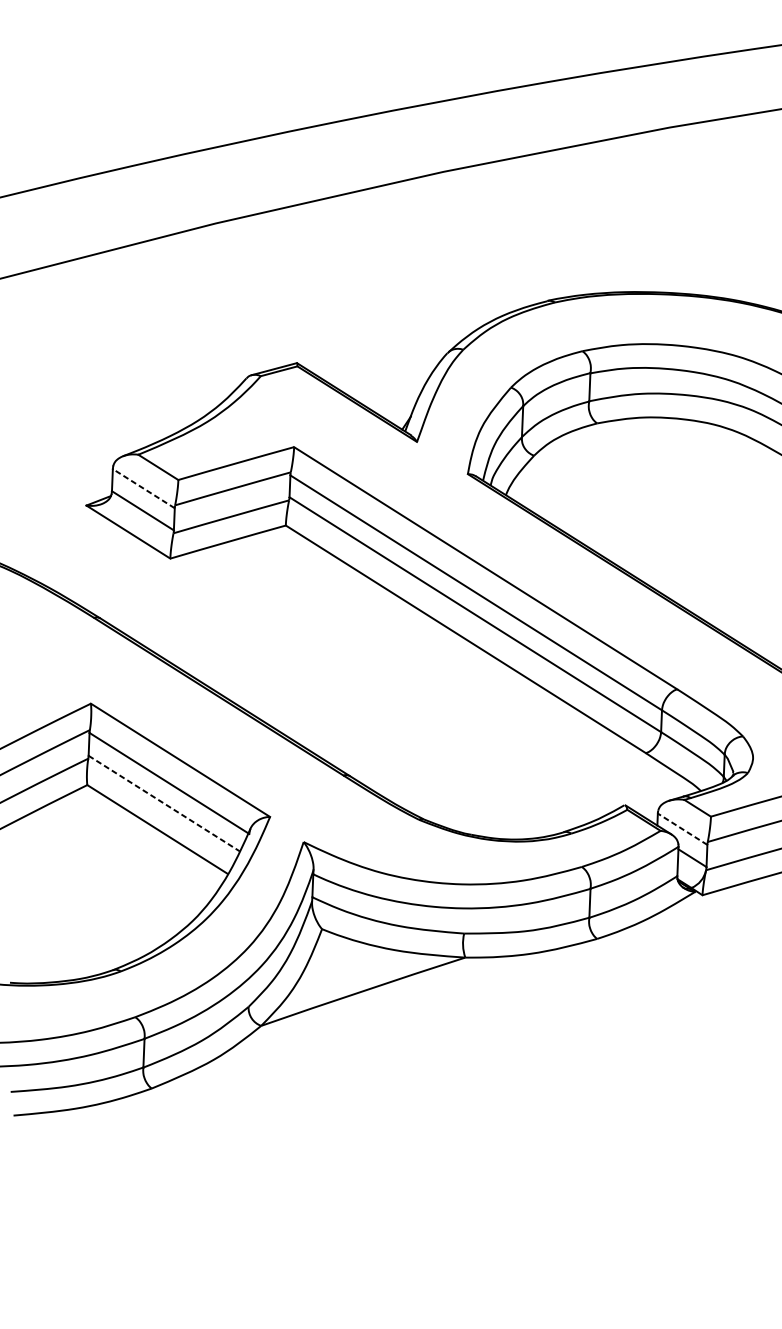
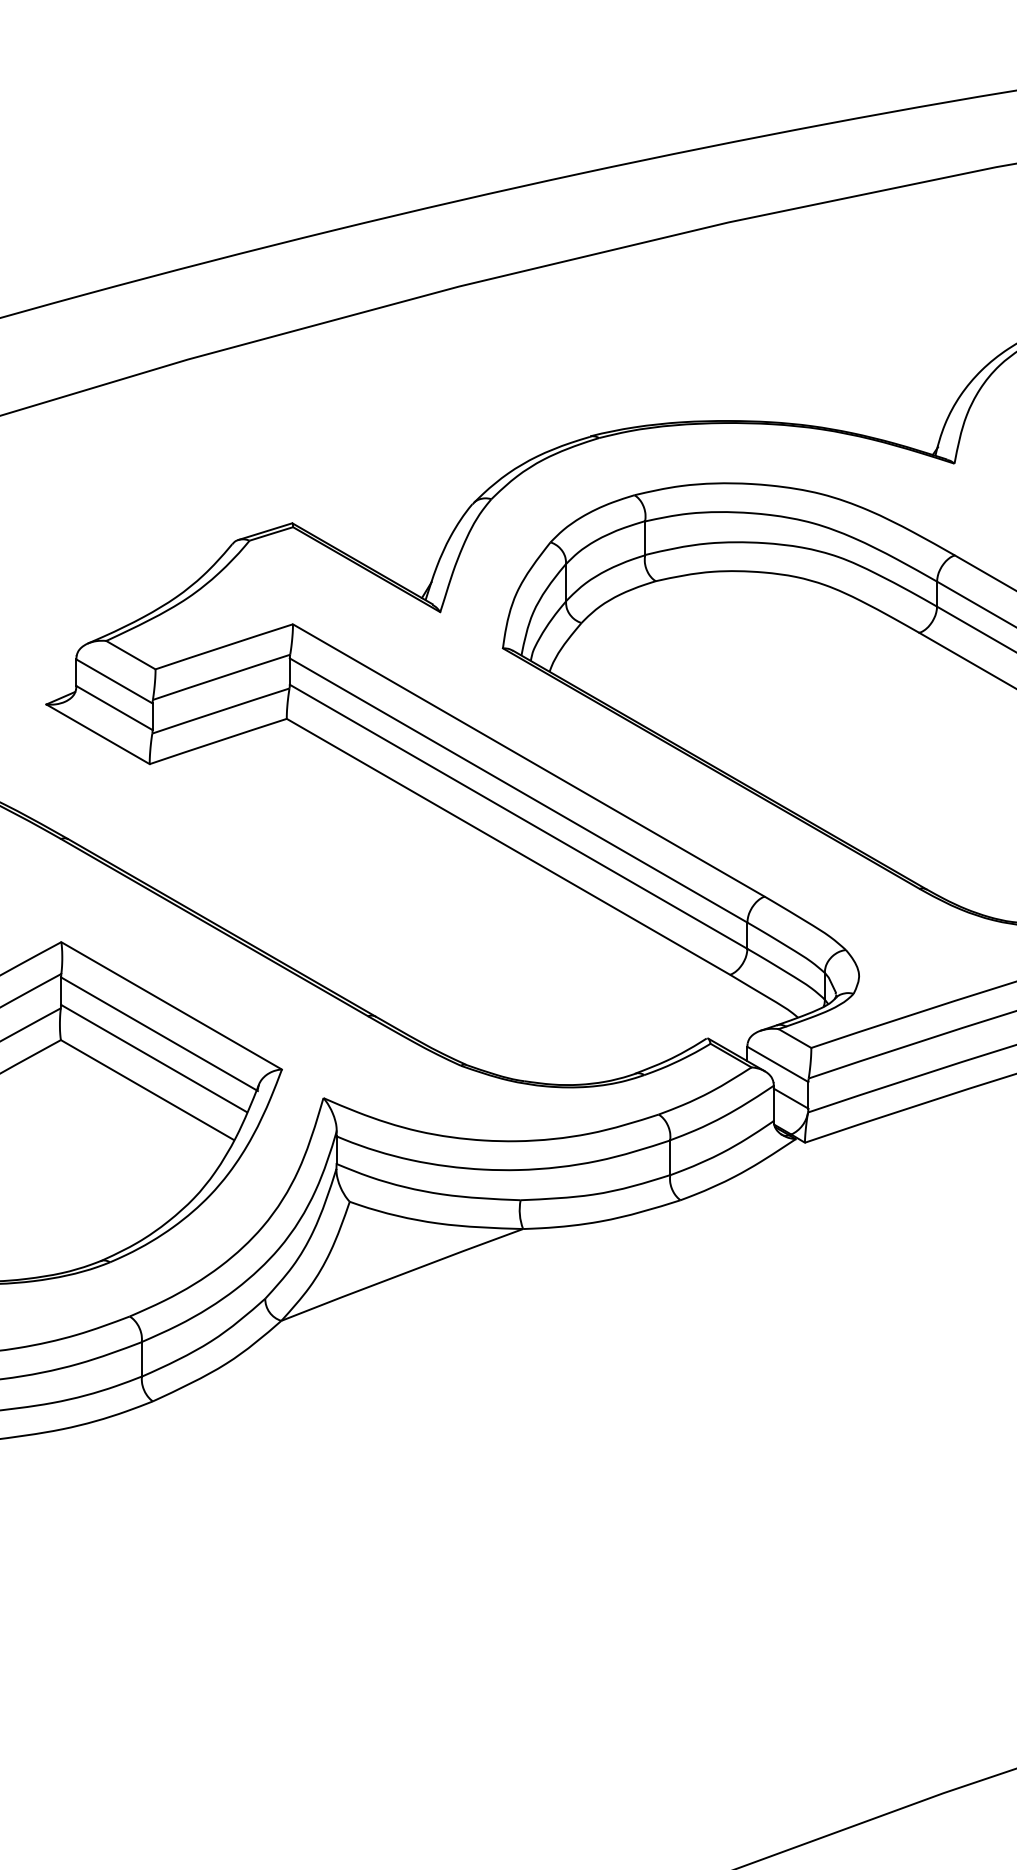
line: (143, 488) -> (114, 681), dashed -> solid
line: (164, 803) -> (154, 1058), dashed -> solid
line: (682, 829) -> (777, 1064), dashed -> solid

